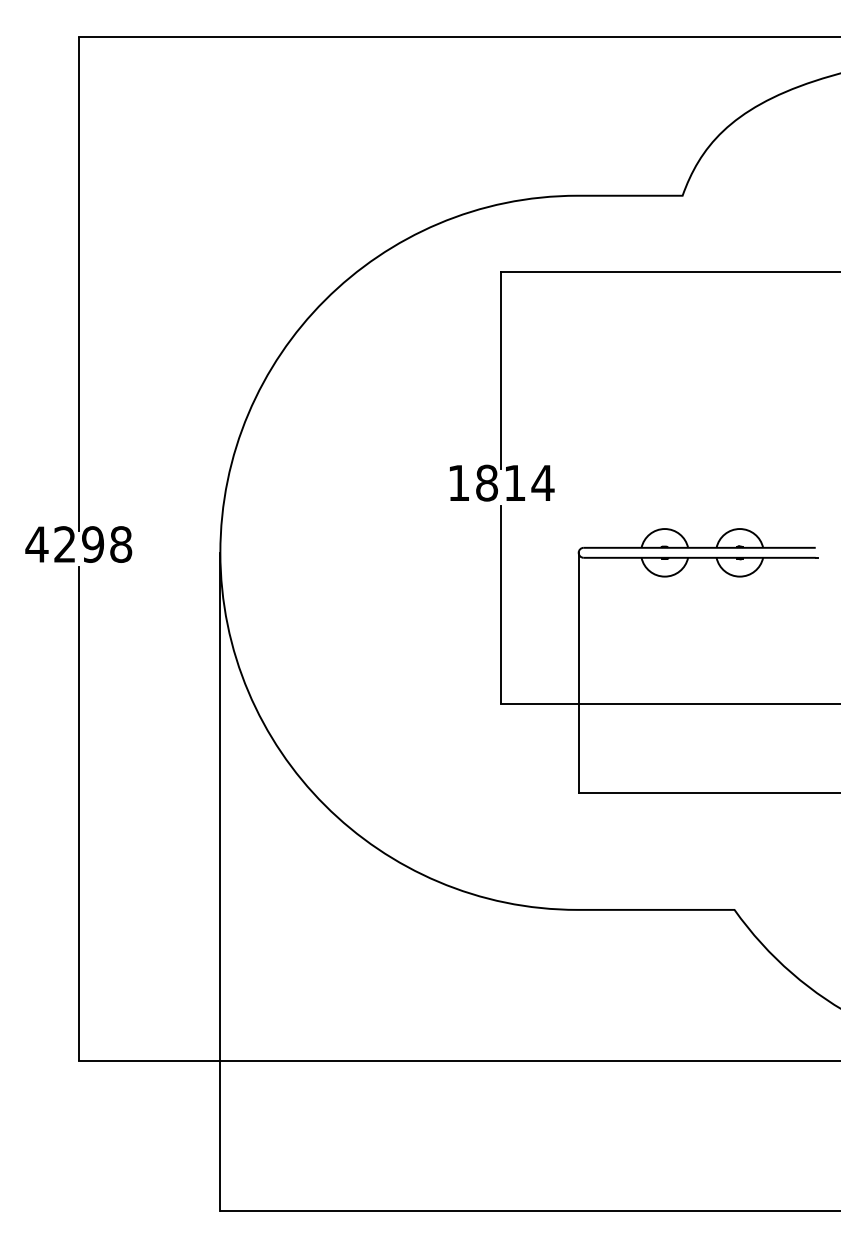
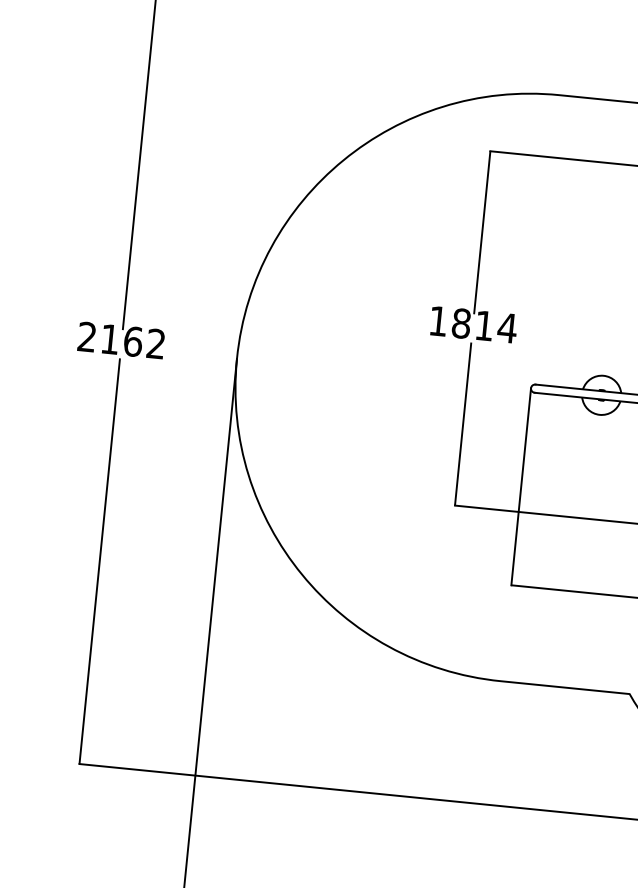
text: (78, 544) -> (121, 340), 4298 -> 2162

